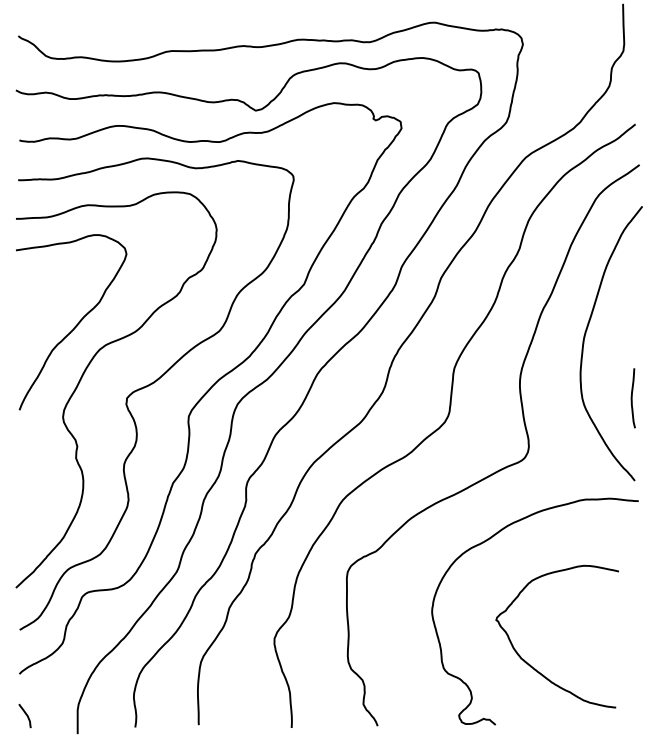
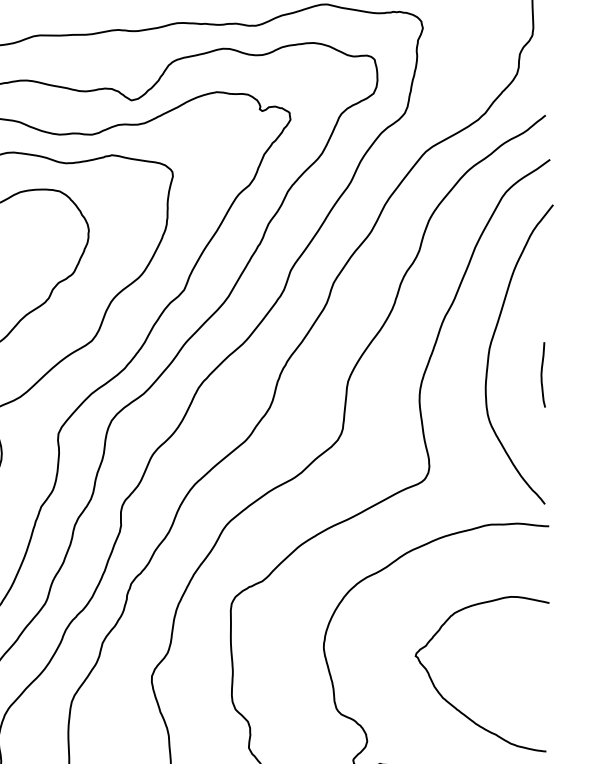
curve: (632, 398) -> (542, 375), moved
curve: (529, 663) -> (451, 703), moved

